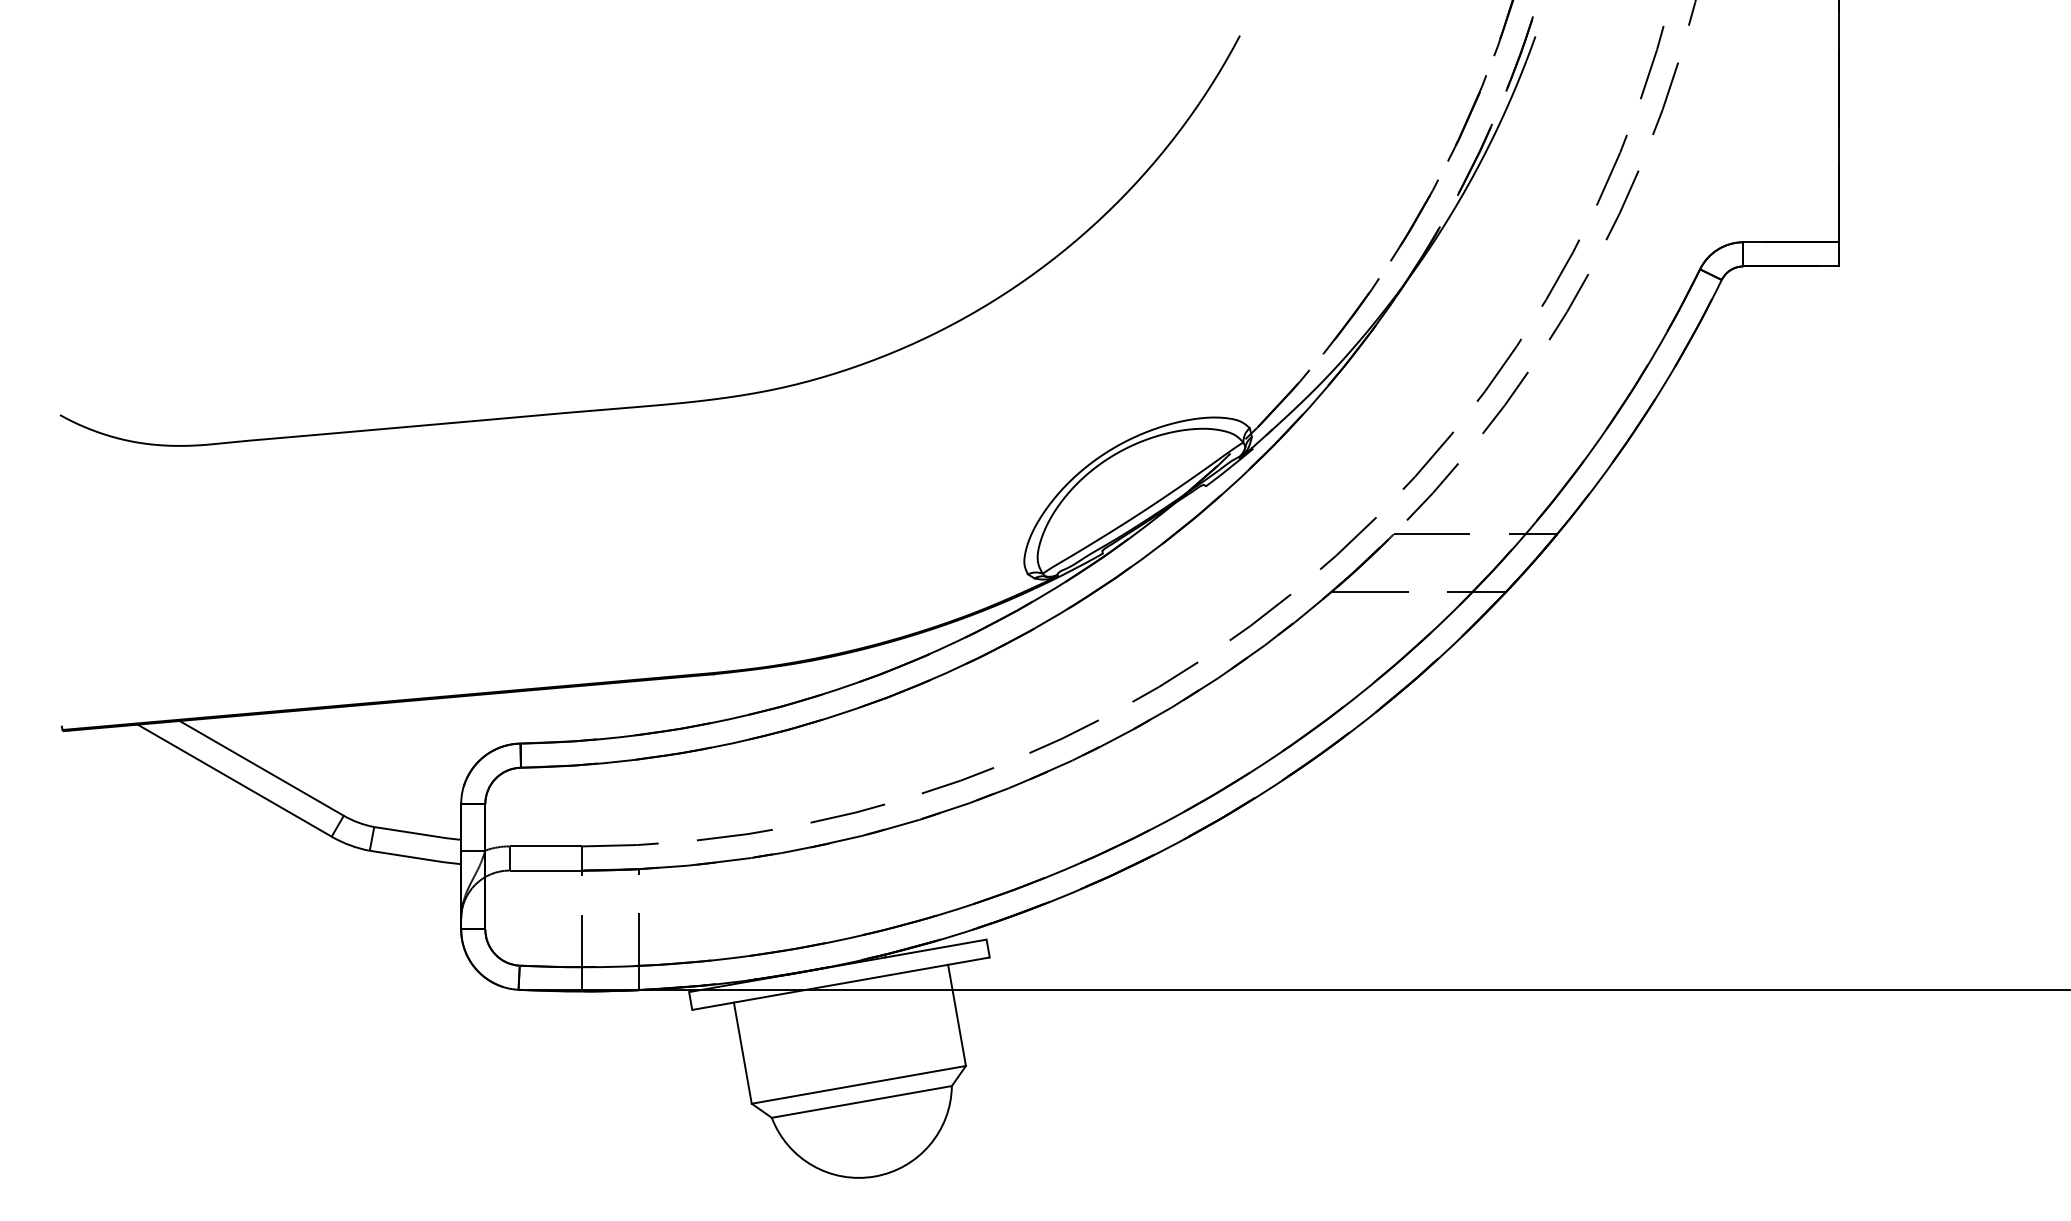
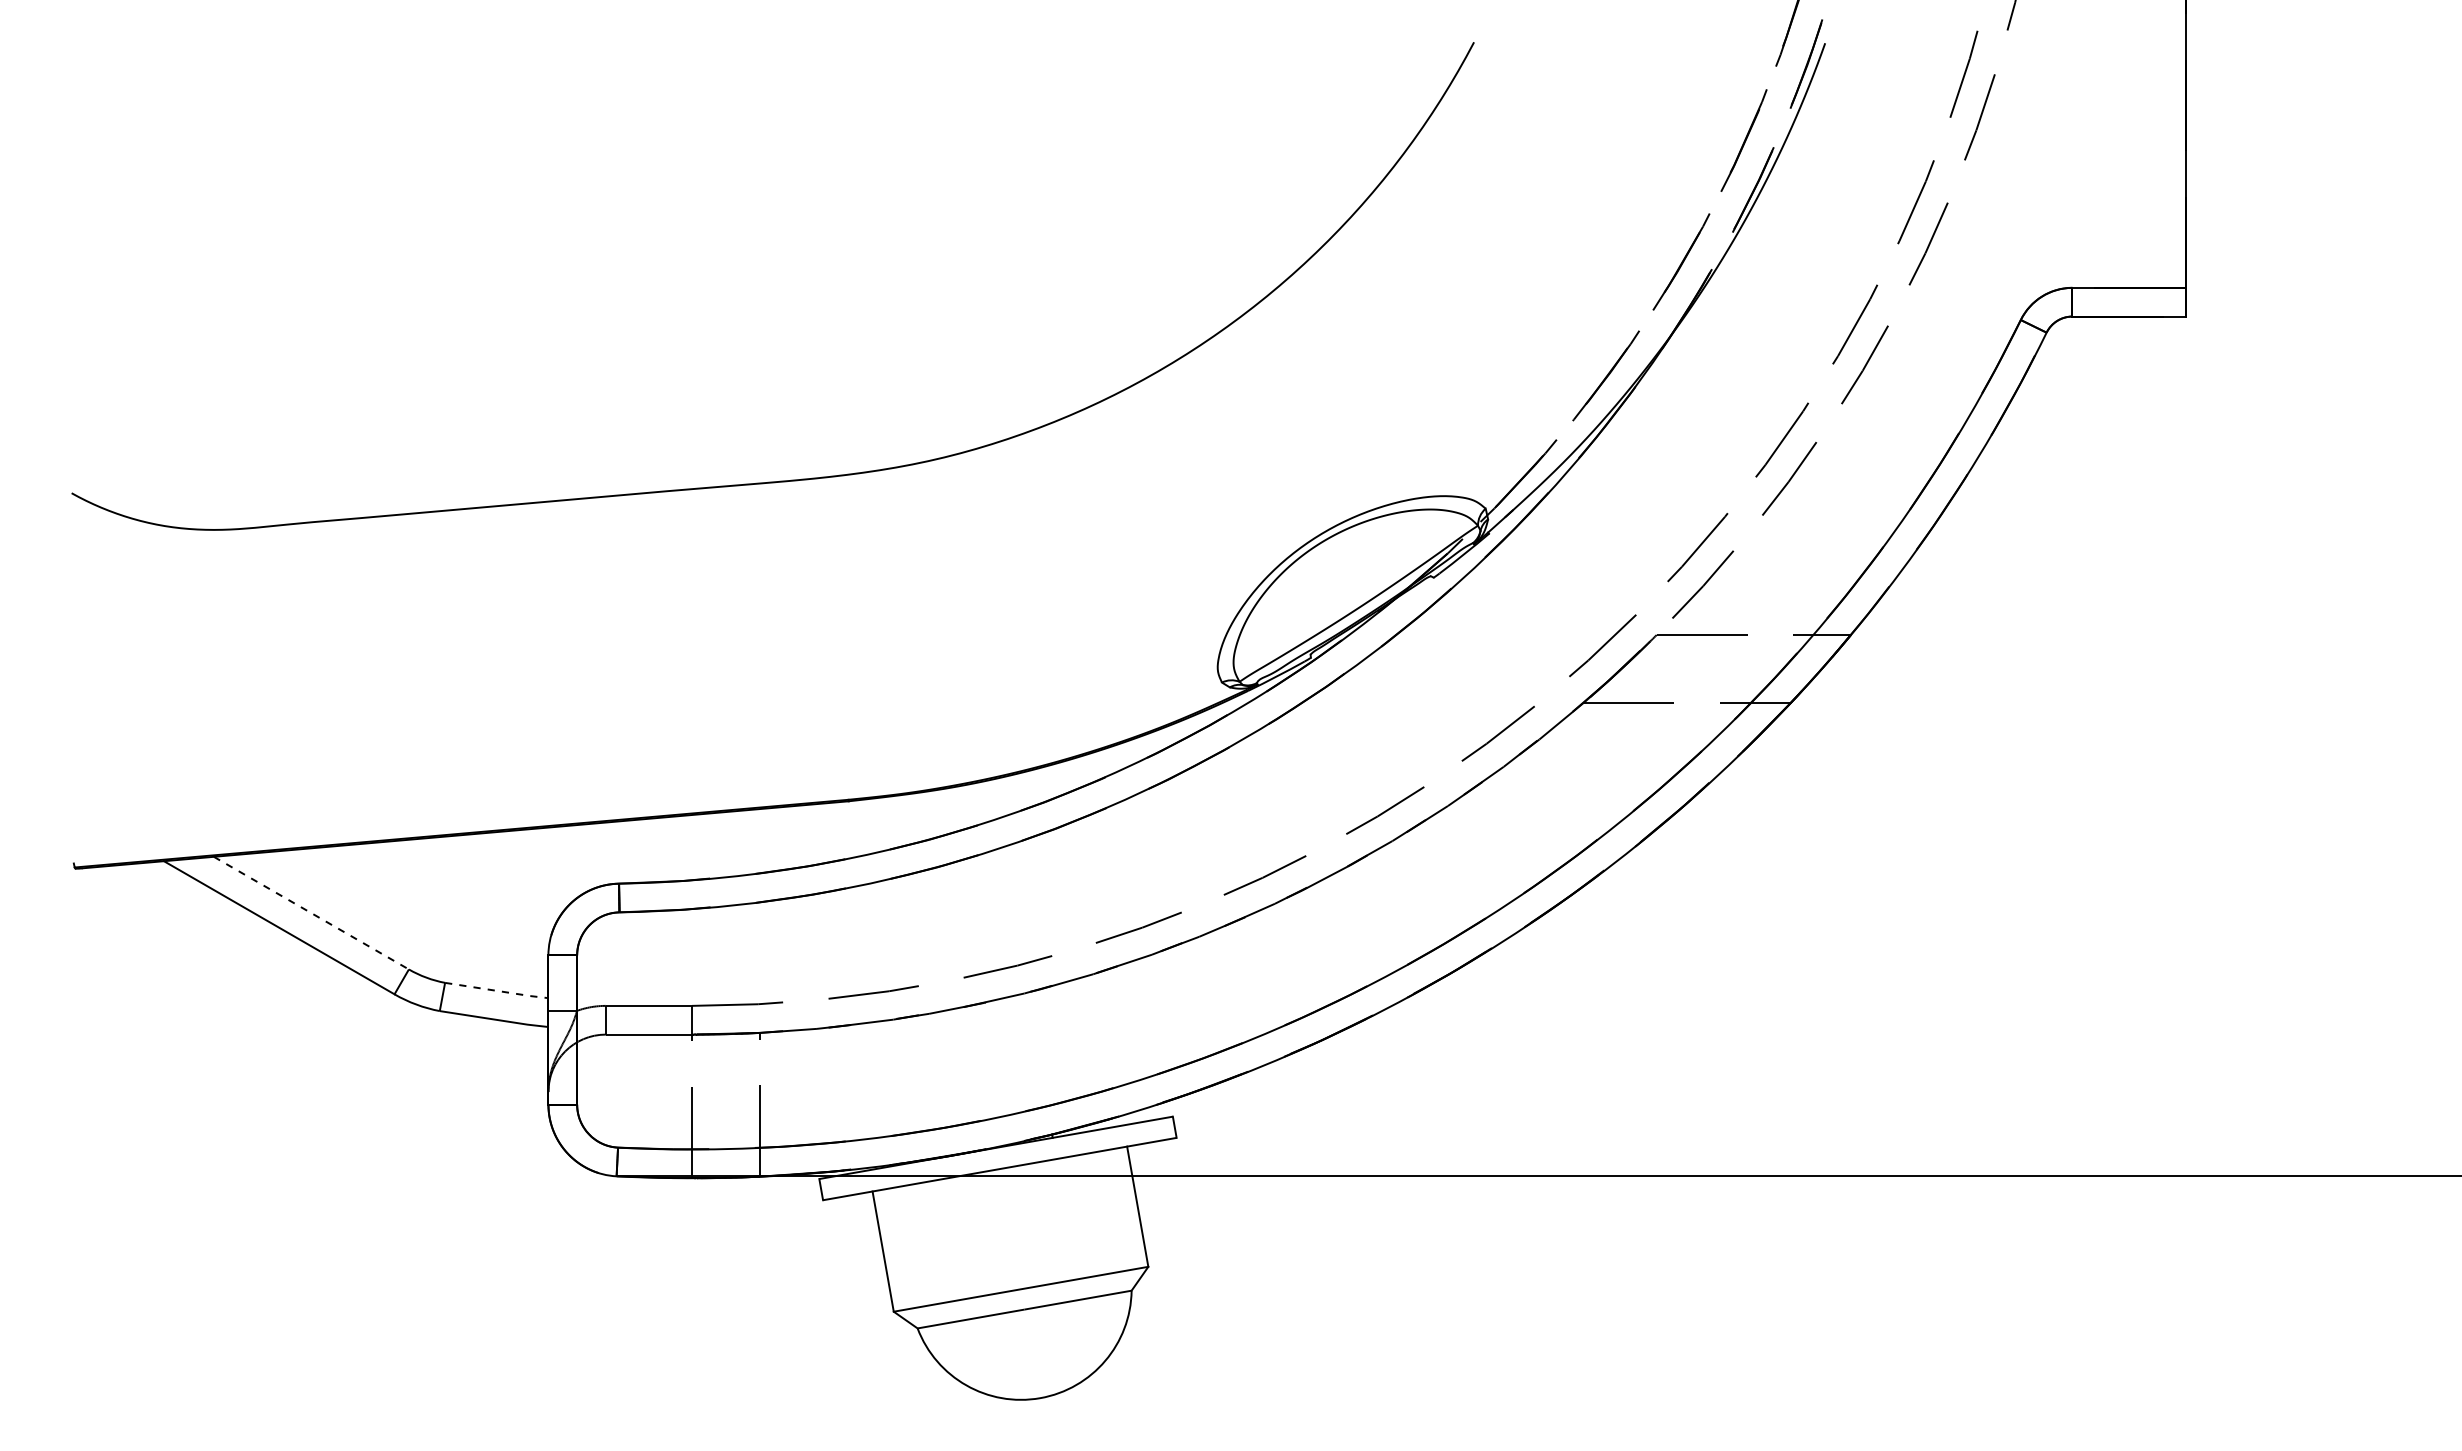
line: (261, 768) -> (311, 913), solid -> dashed
line: (418, 833) -> (497, 990), solid -> dashed

